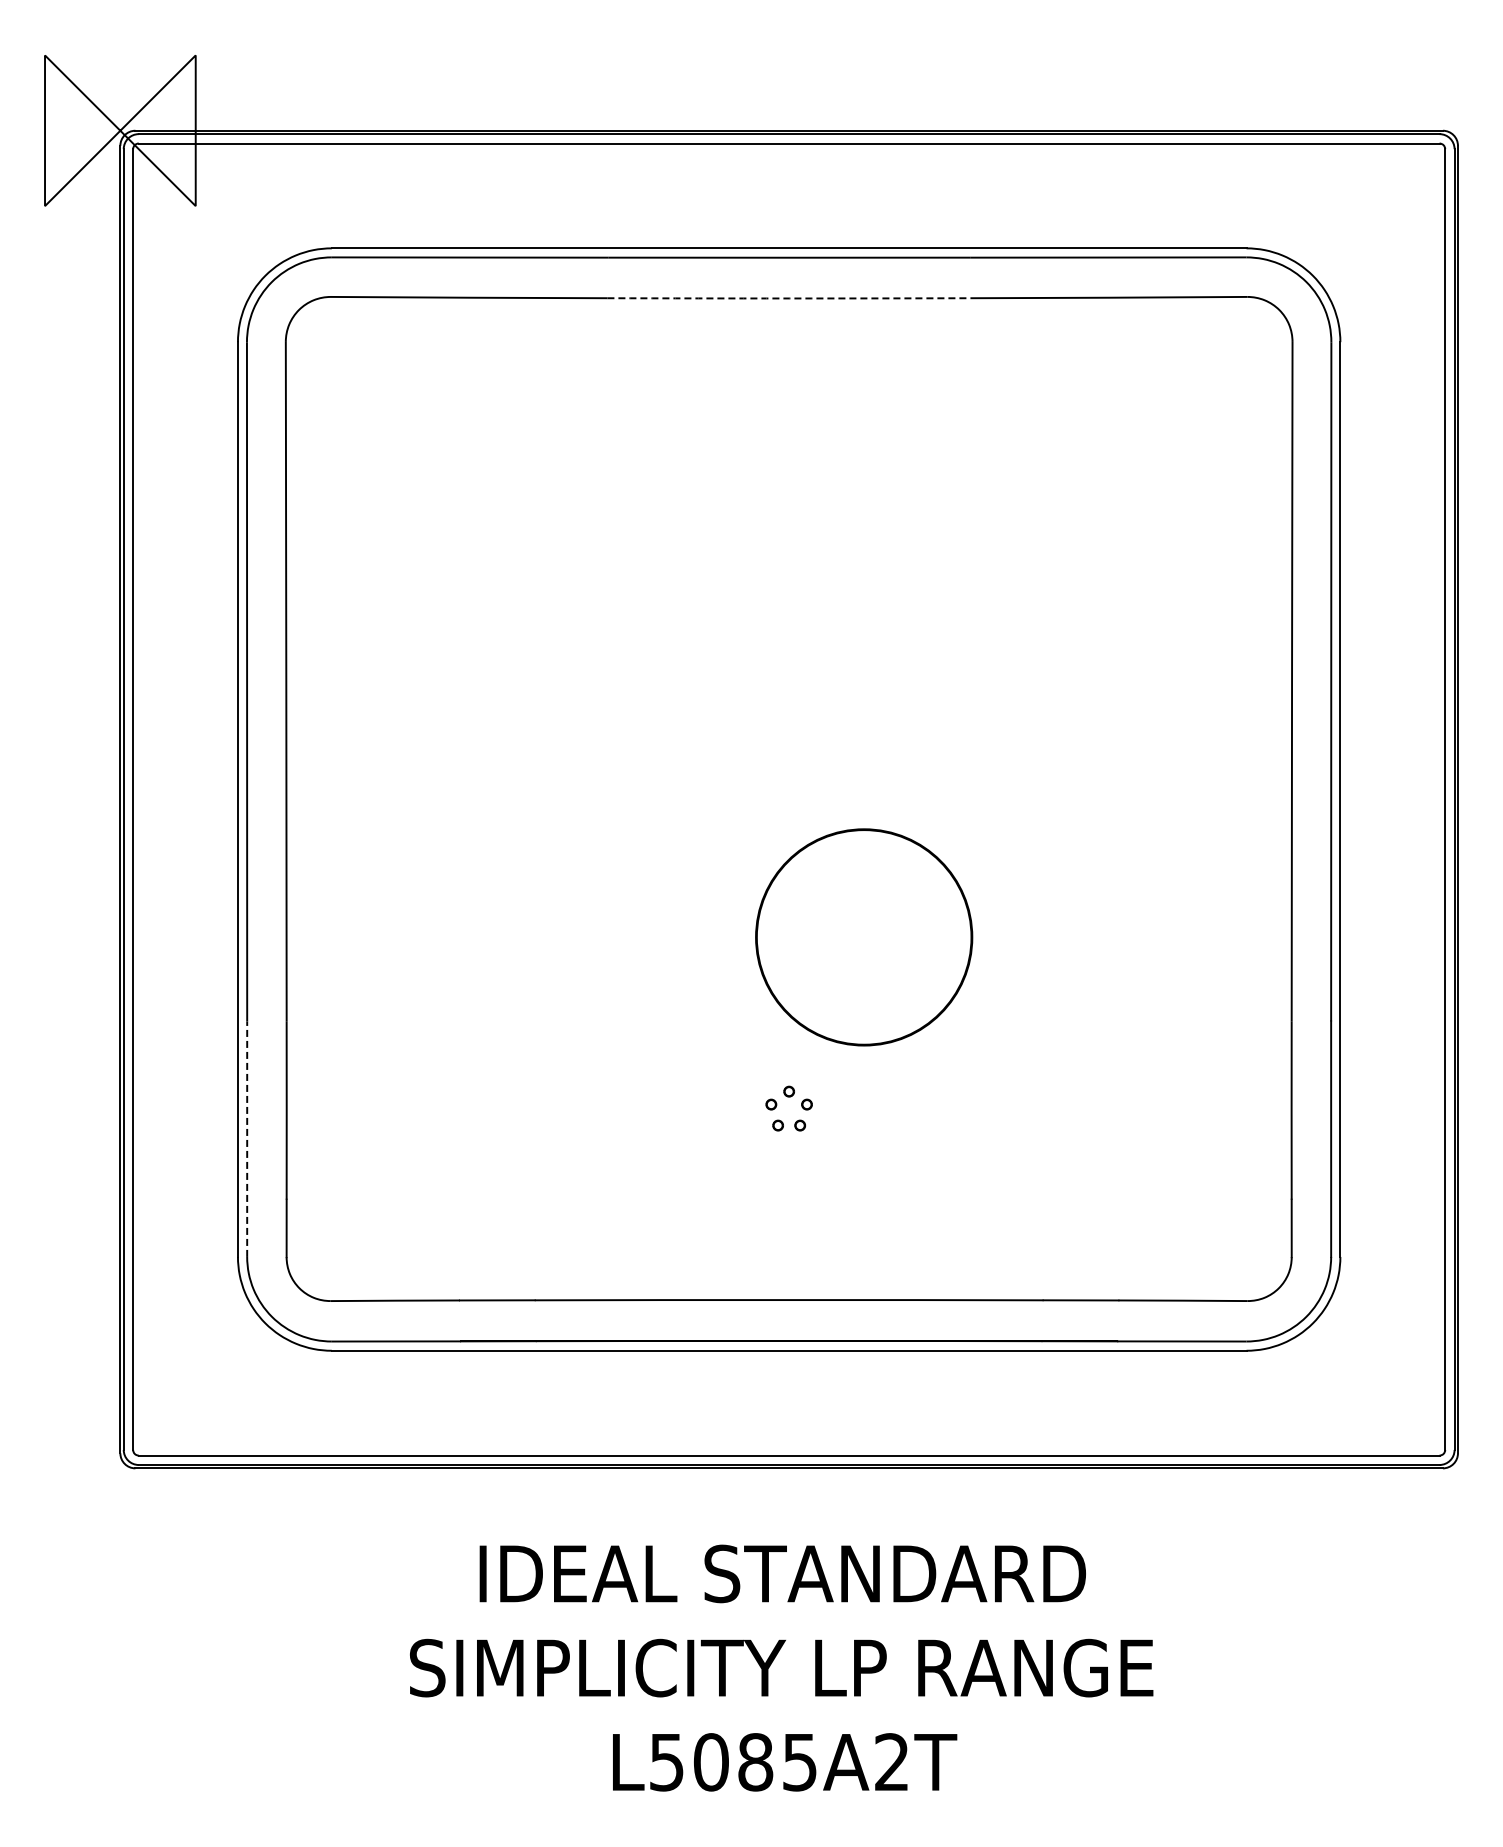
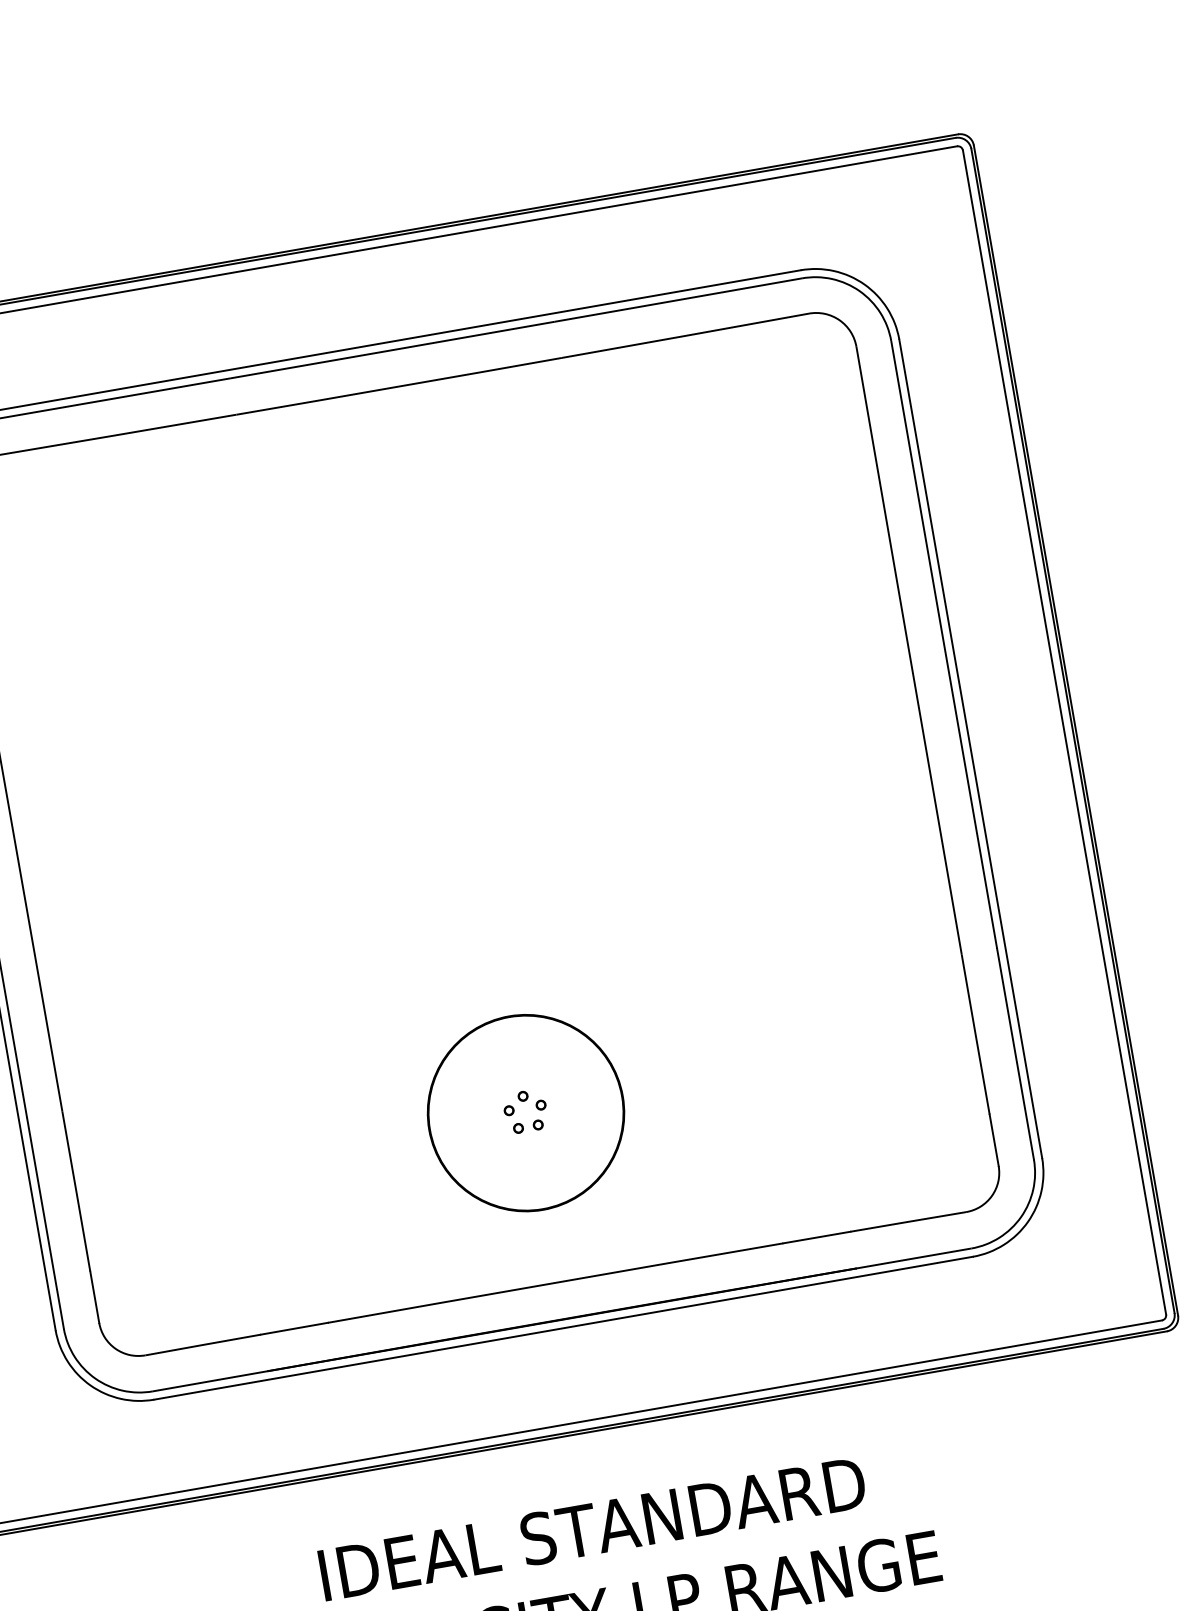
arc: (789, 298) -> (399, 386), dashed -> solid
circle: (864, 937) -> (526, 1113), moved
line: (247, 1139) -> (45, 1223), dashed -> solid

